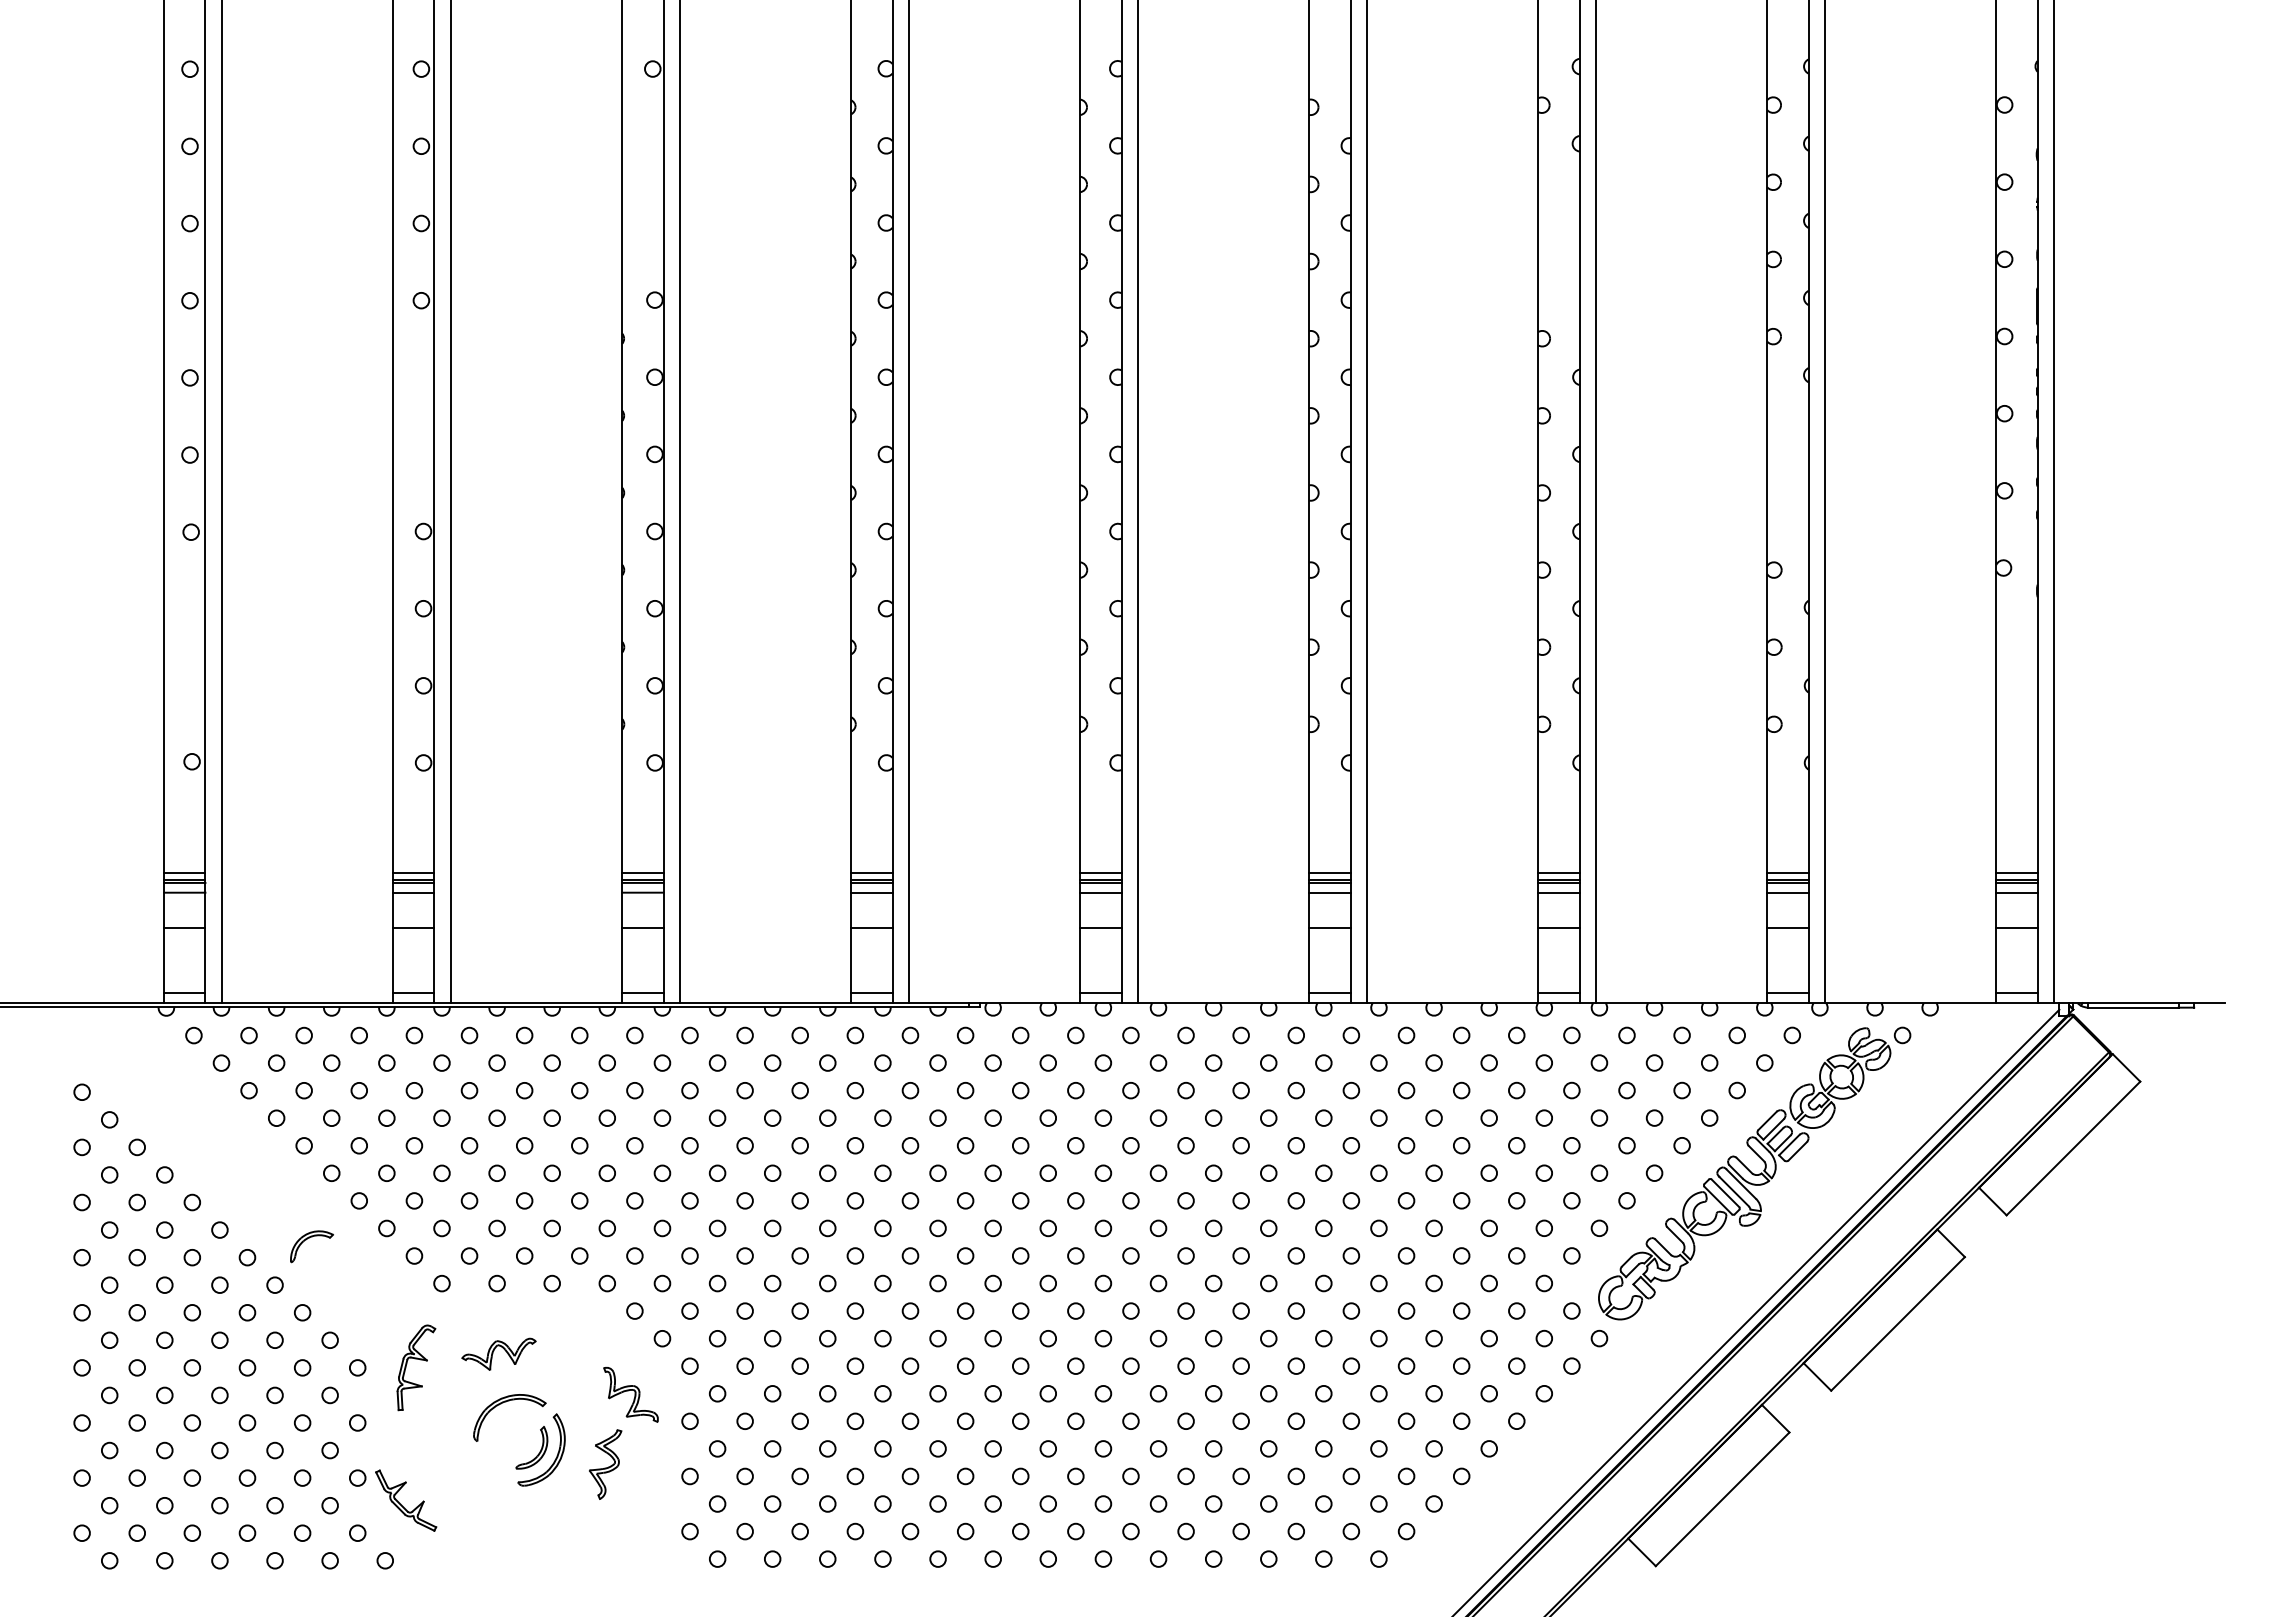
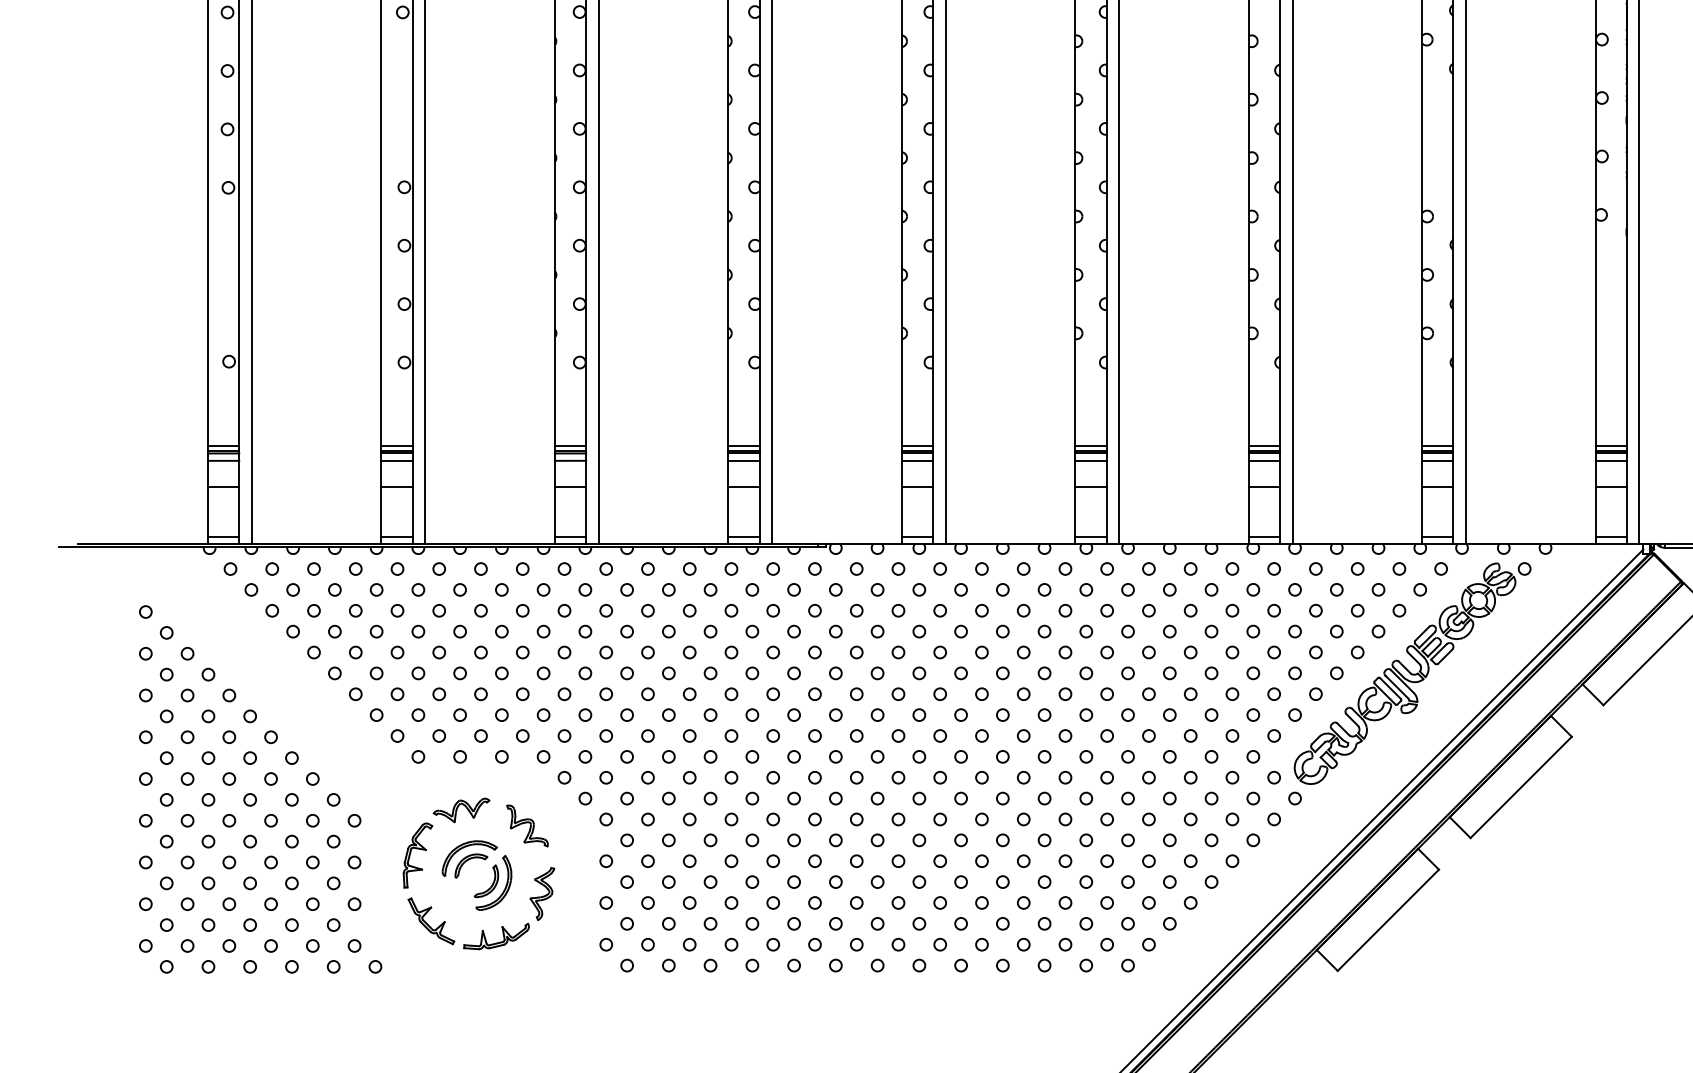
part: (306, 1240) -> (467, 861), moved
part: (416, 1359) -> (418, 849), moved
part: (630, 1394) -> (527, 825), moved
part: (401, 1504) -> (427, 924), moved
part: (546, 1528) -> (497, 942), added

